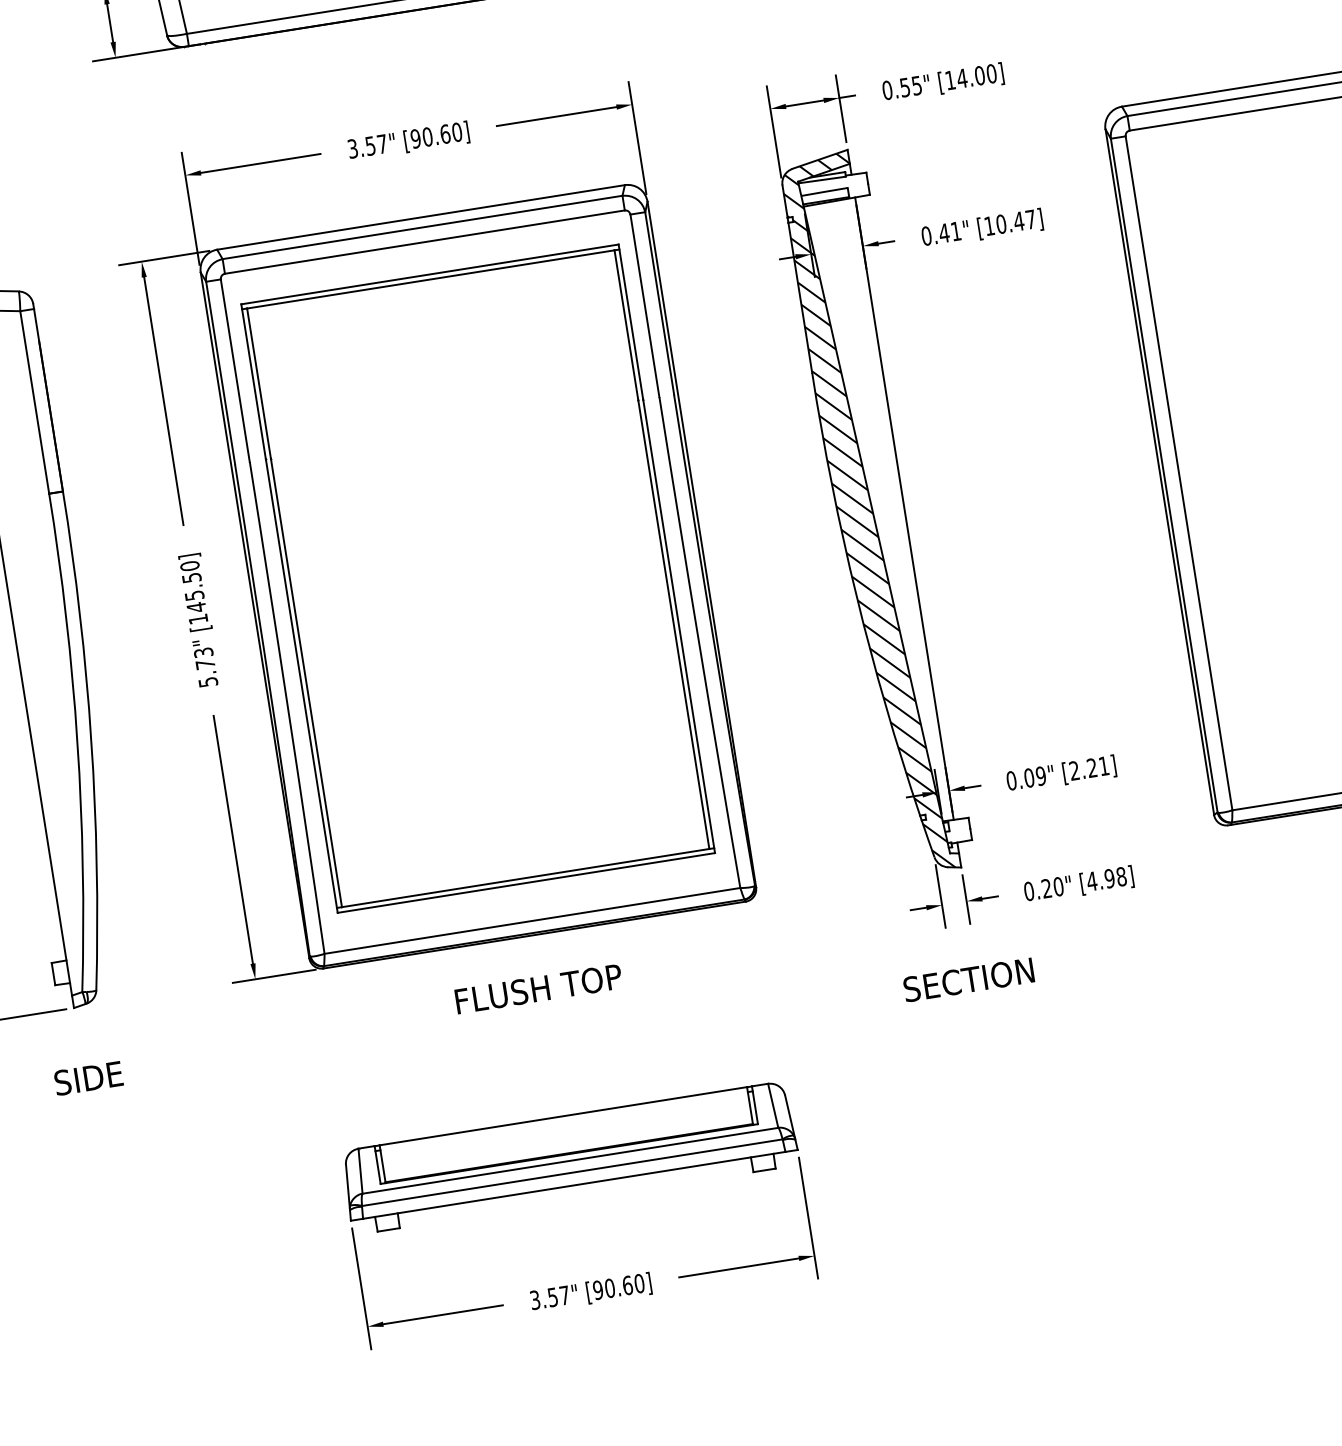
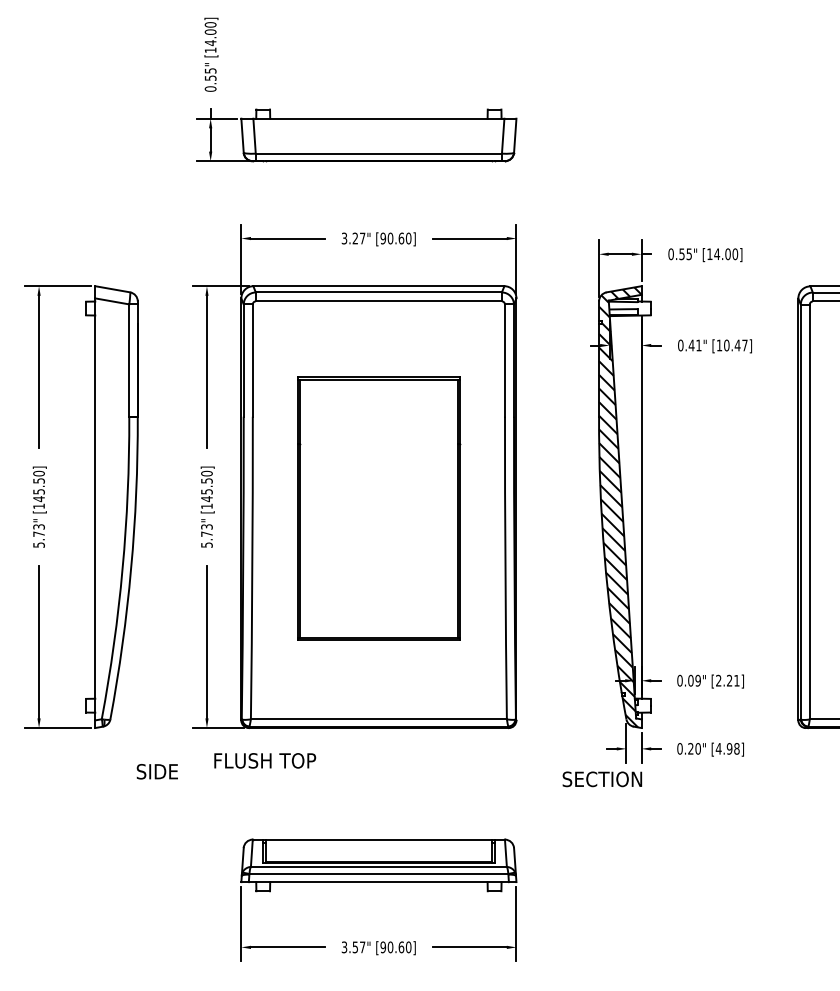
text: (369, 146) -> (354, 238), 3.57" -> 3.27"
part: (479, 578) -> (379, 508), size x0.7
text: (969, 980) -> (602, 779), moved
text: (539, 988) -> (265, 760), moved
text: (87, 1078) -> (156, 771), moved

